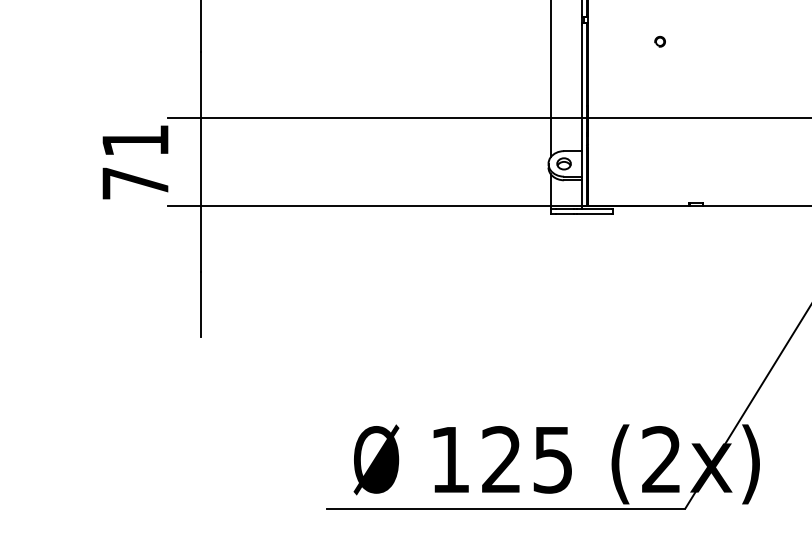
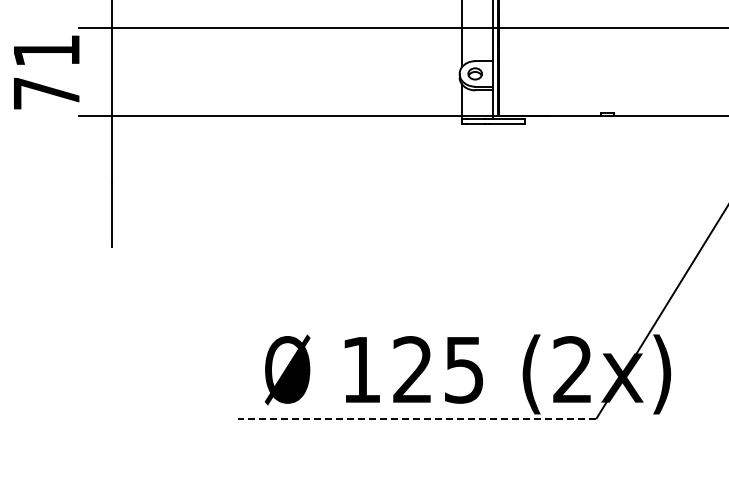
line: (506, 508) -> (417, 418), solid -> dashed

